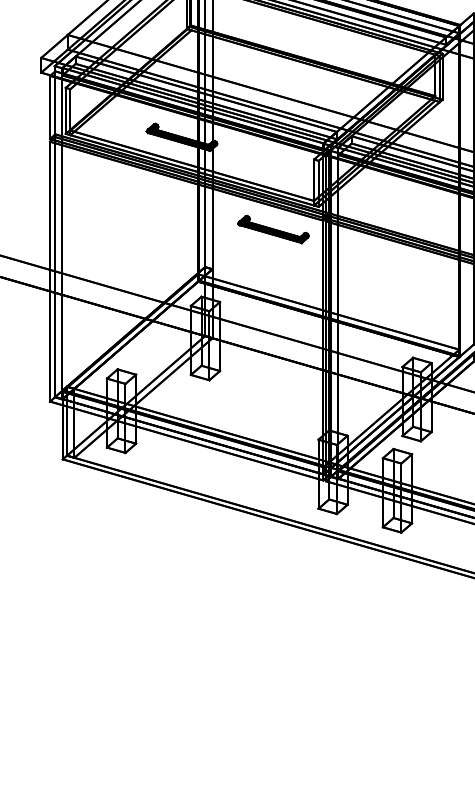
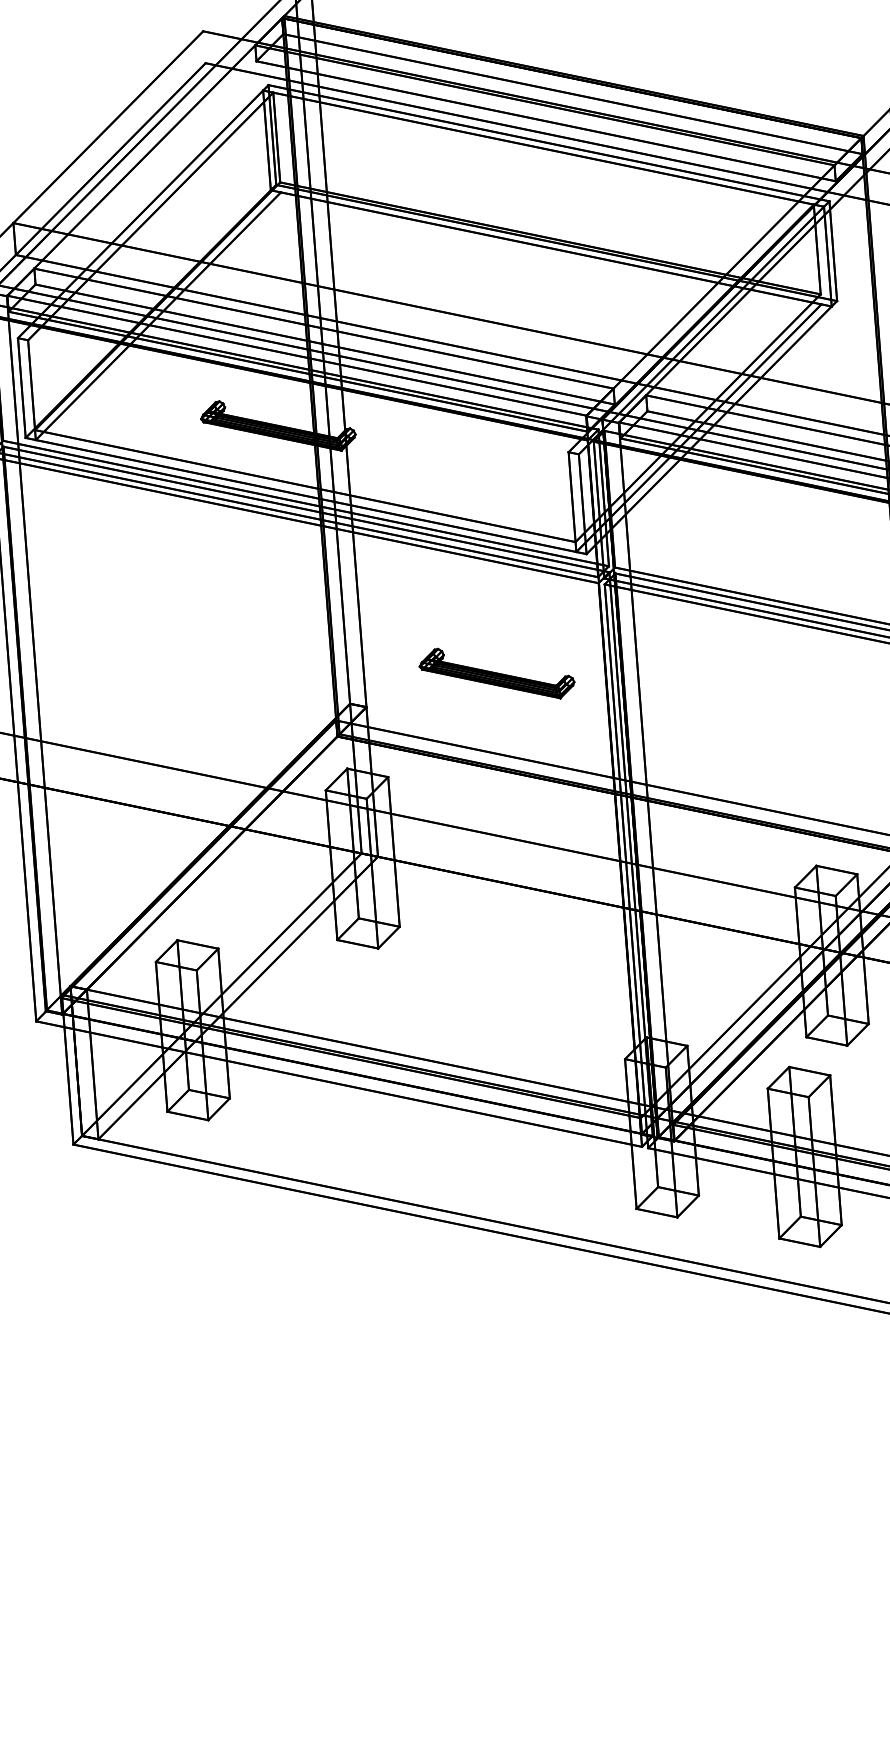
part: (273, 229) -> (496, 673), moved

